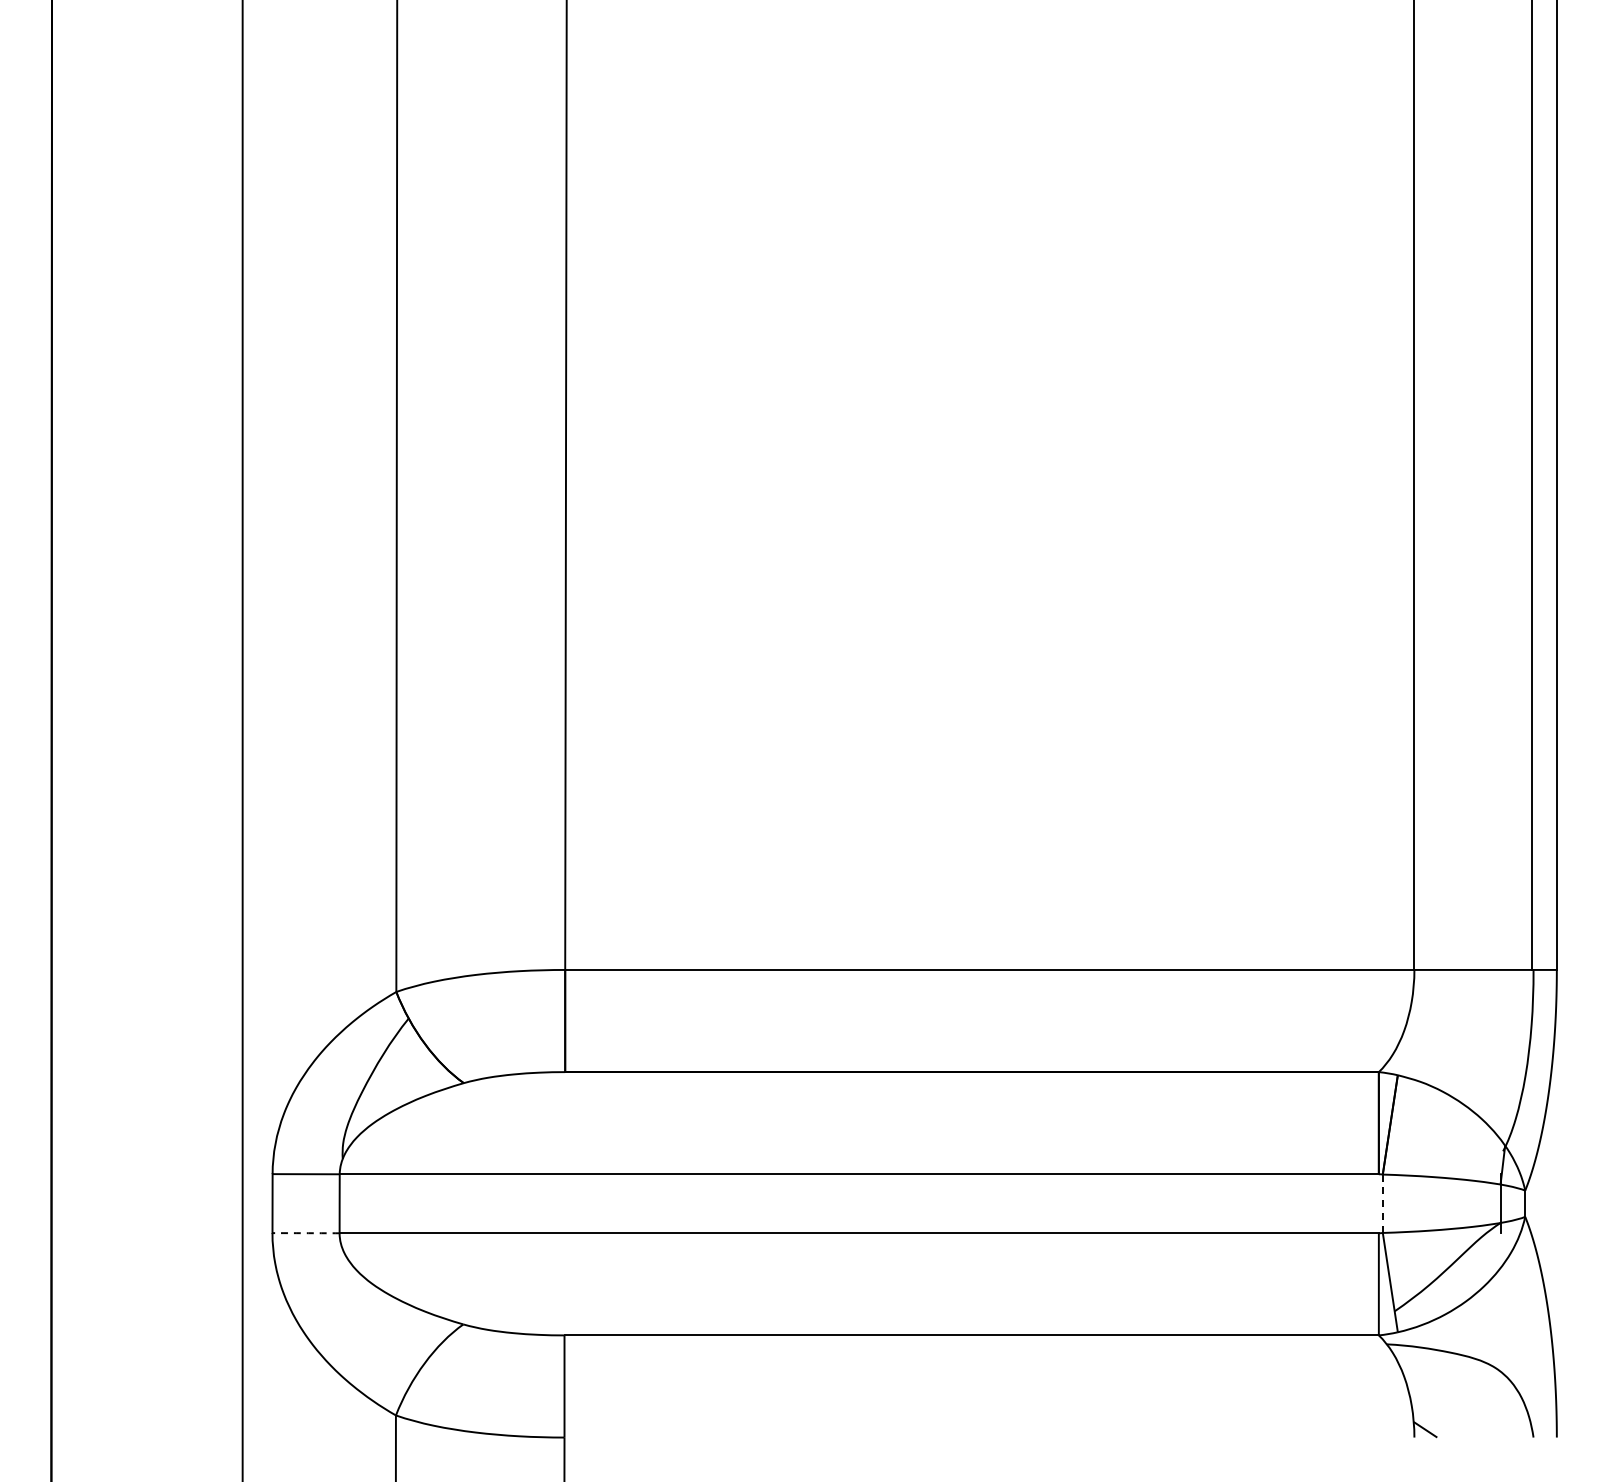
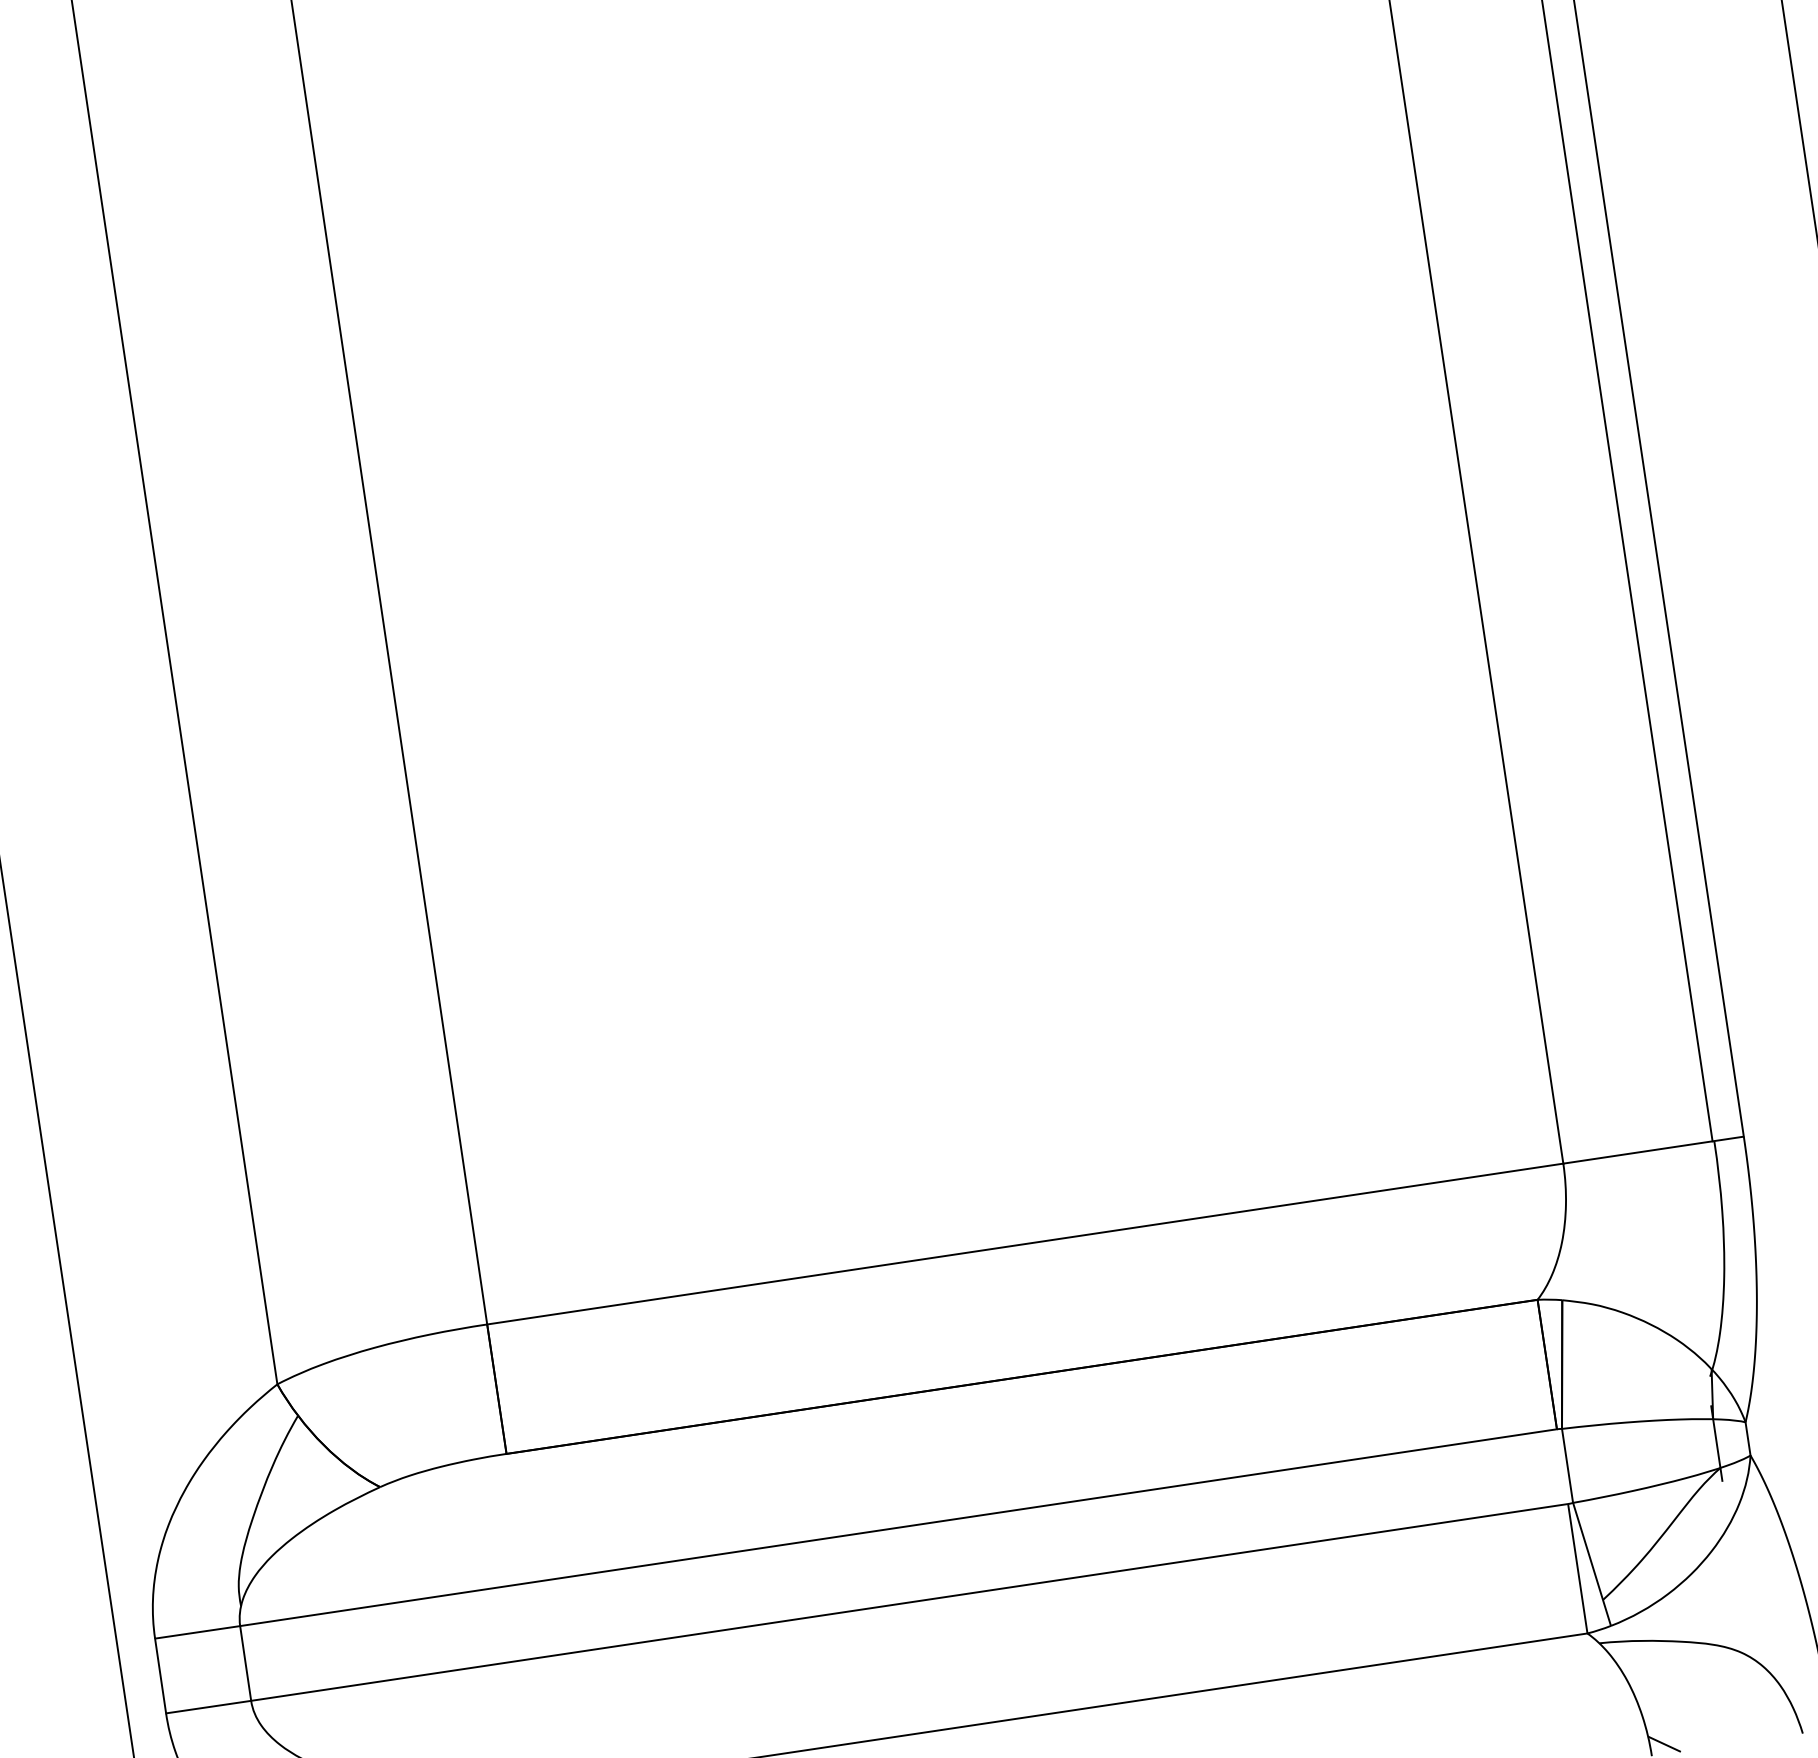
line: (1382, 1204) -> (1567, 1466), dashed -> solid
arc: (304, 1233) -> (206, 1707), dashed -> solid

